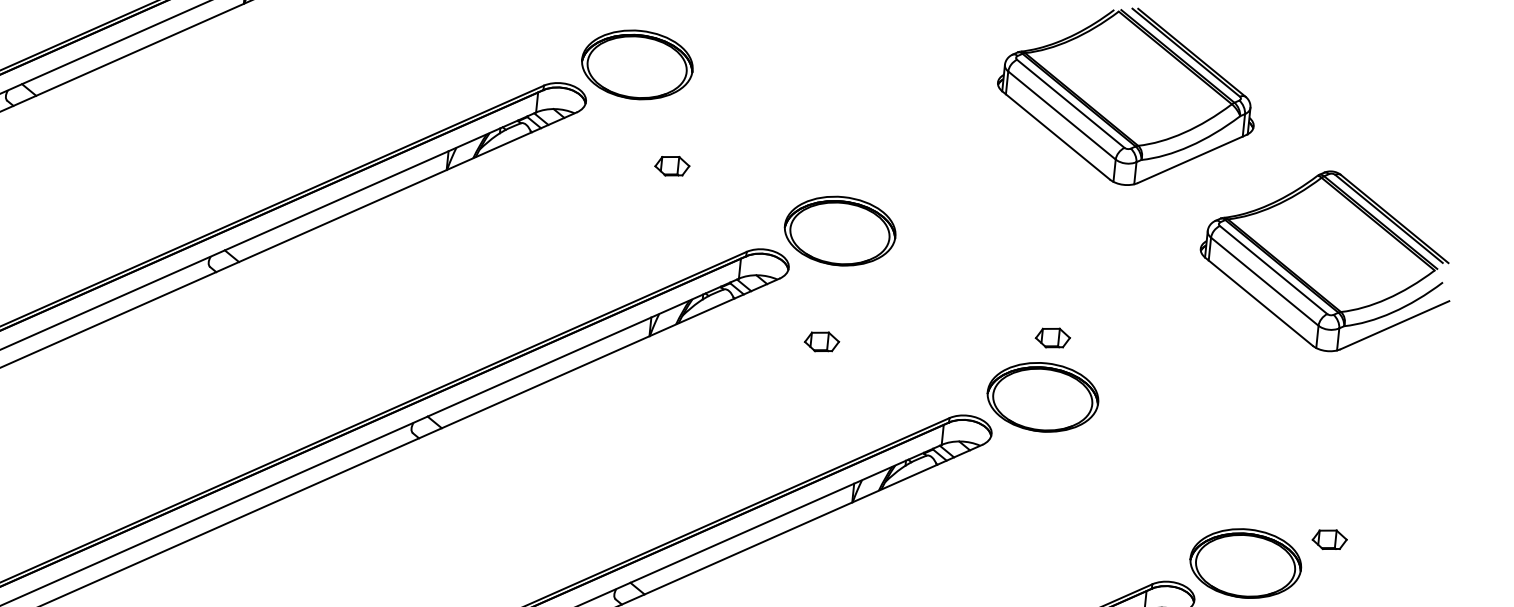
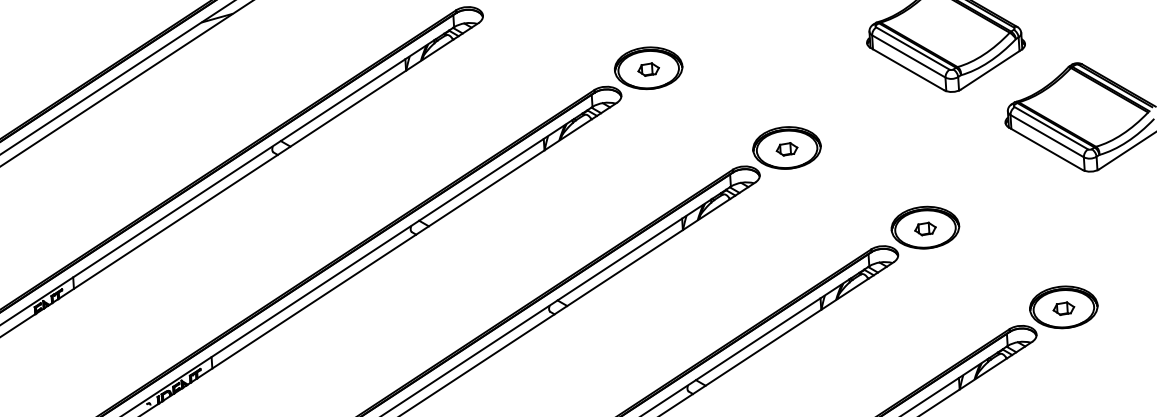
part: (672, 165) -> (648, 69), moved
part: (1053, 337) -> (925, 228), moved
part: (820, 342) -> (786, 149), moved
part: (1329, 539) -> (1063, 308), moved

